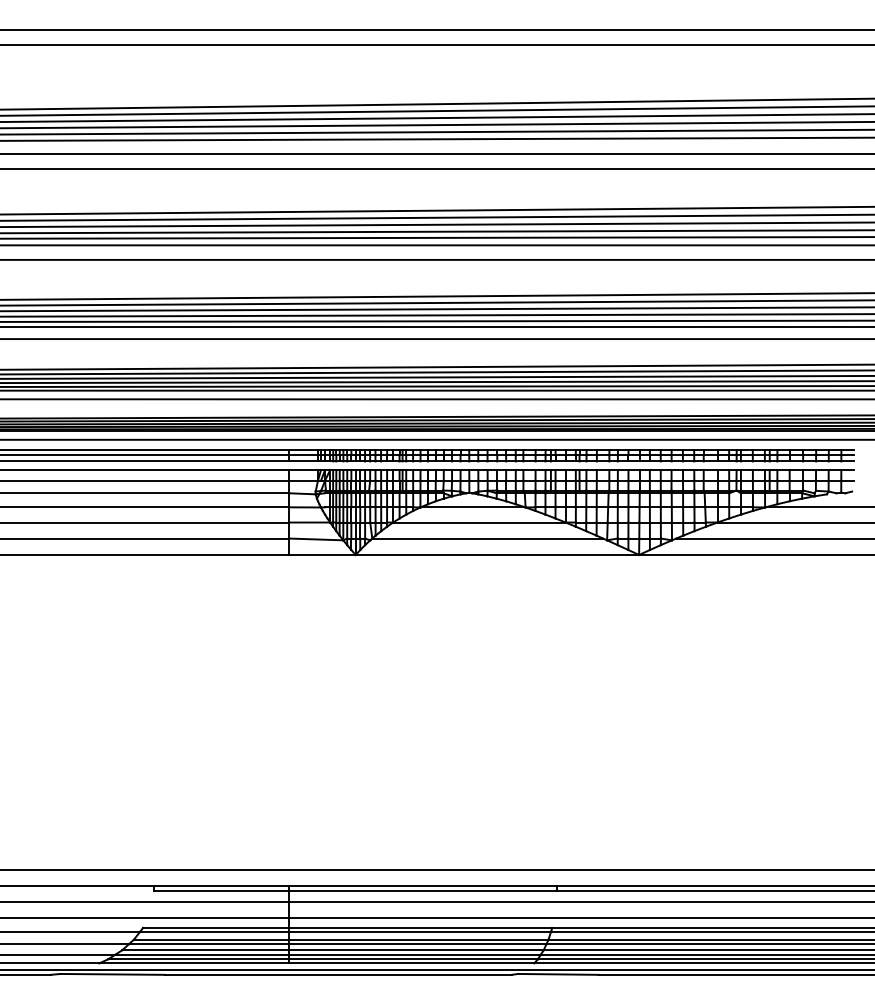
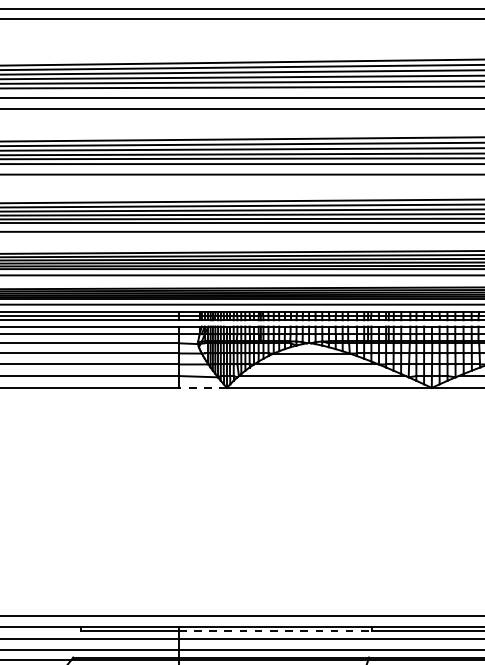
line: (322, 554) -> (202, 387), solid -> dashed
line: (423, 890) -> (275, 630), solid -> dashed

